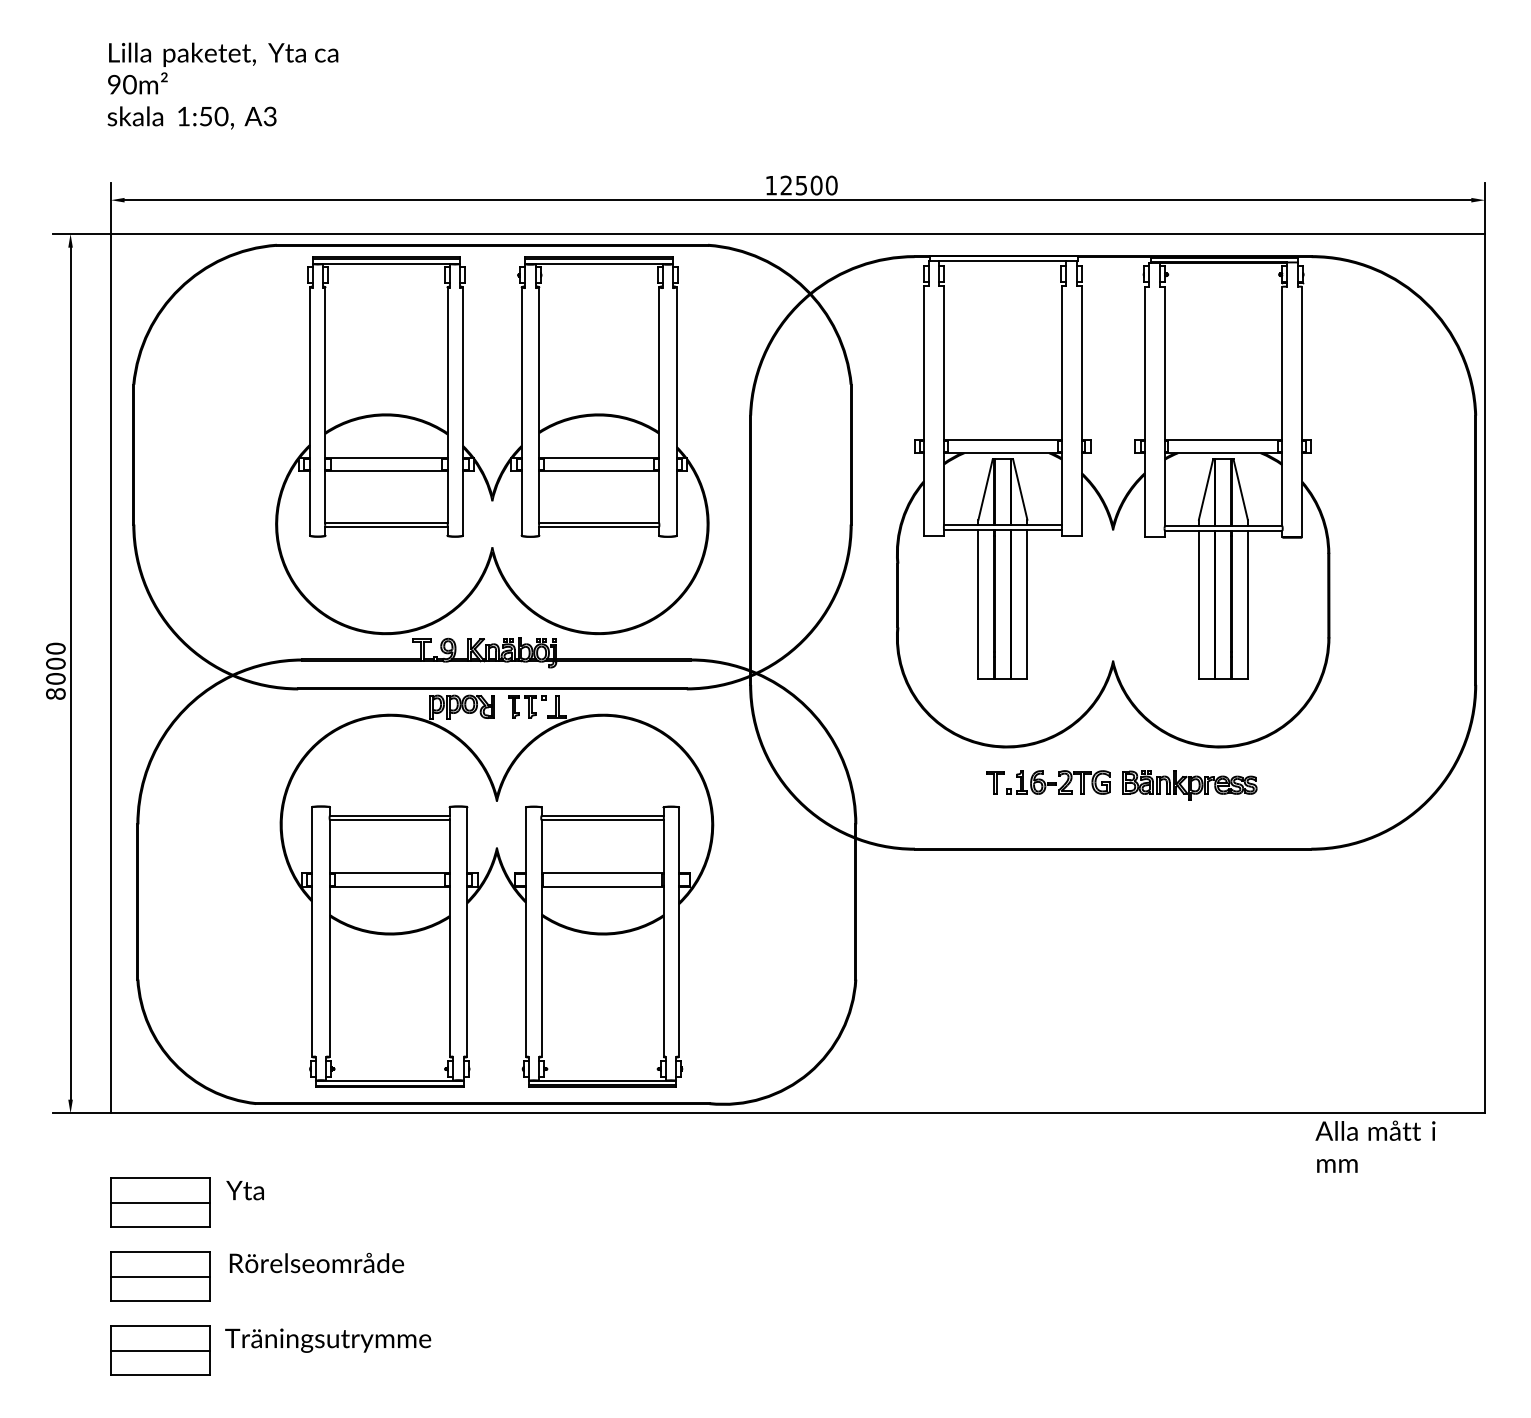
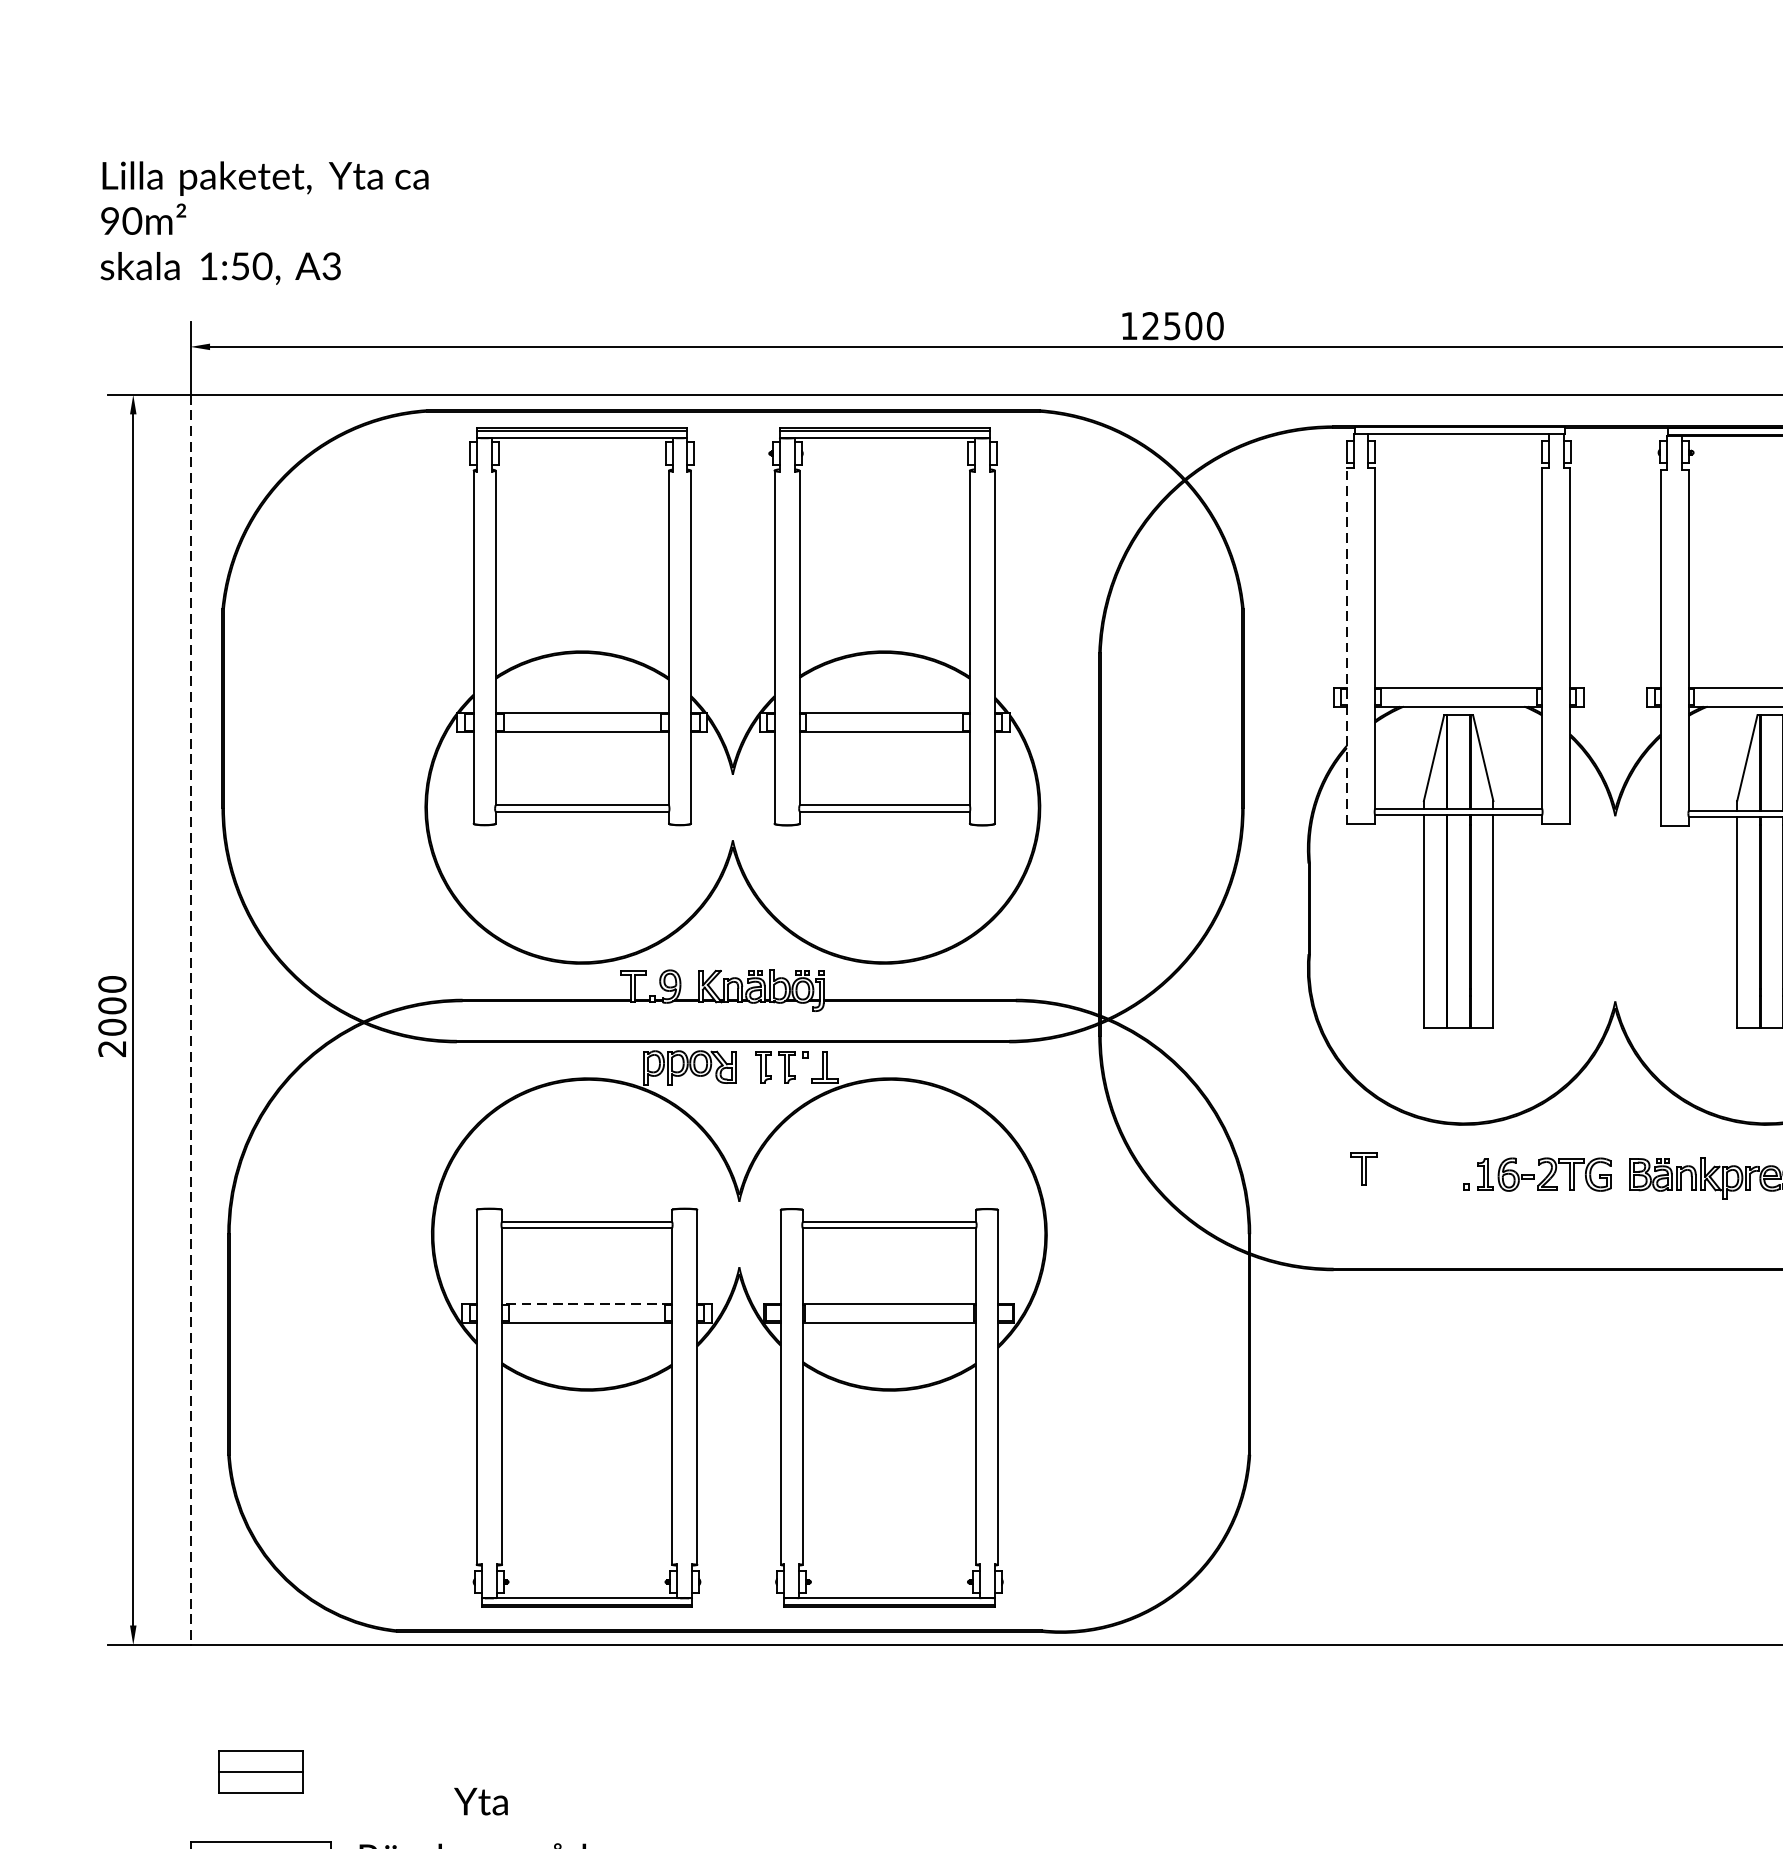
text: (222, 85) -> (263, 222), moved
line: (924, 410) -> (1347, 645), solid -> dashed
line: (110, 673) -> (190, 1019), solid -> dashed
text: (55, 693) -> (111, 1048), 8000 -> 2000
part: (995, 782) -> (1364, 1168), moved
line: (389, 873) -> (586, 1303), solid -> dashed
text: (244, 1190) -> (480, 1801), moved
part: (160, 1202) -> (261, 1771), size x0.6

